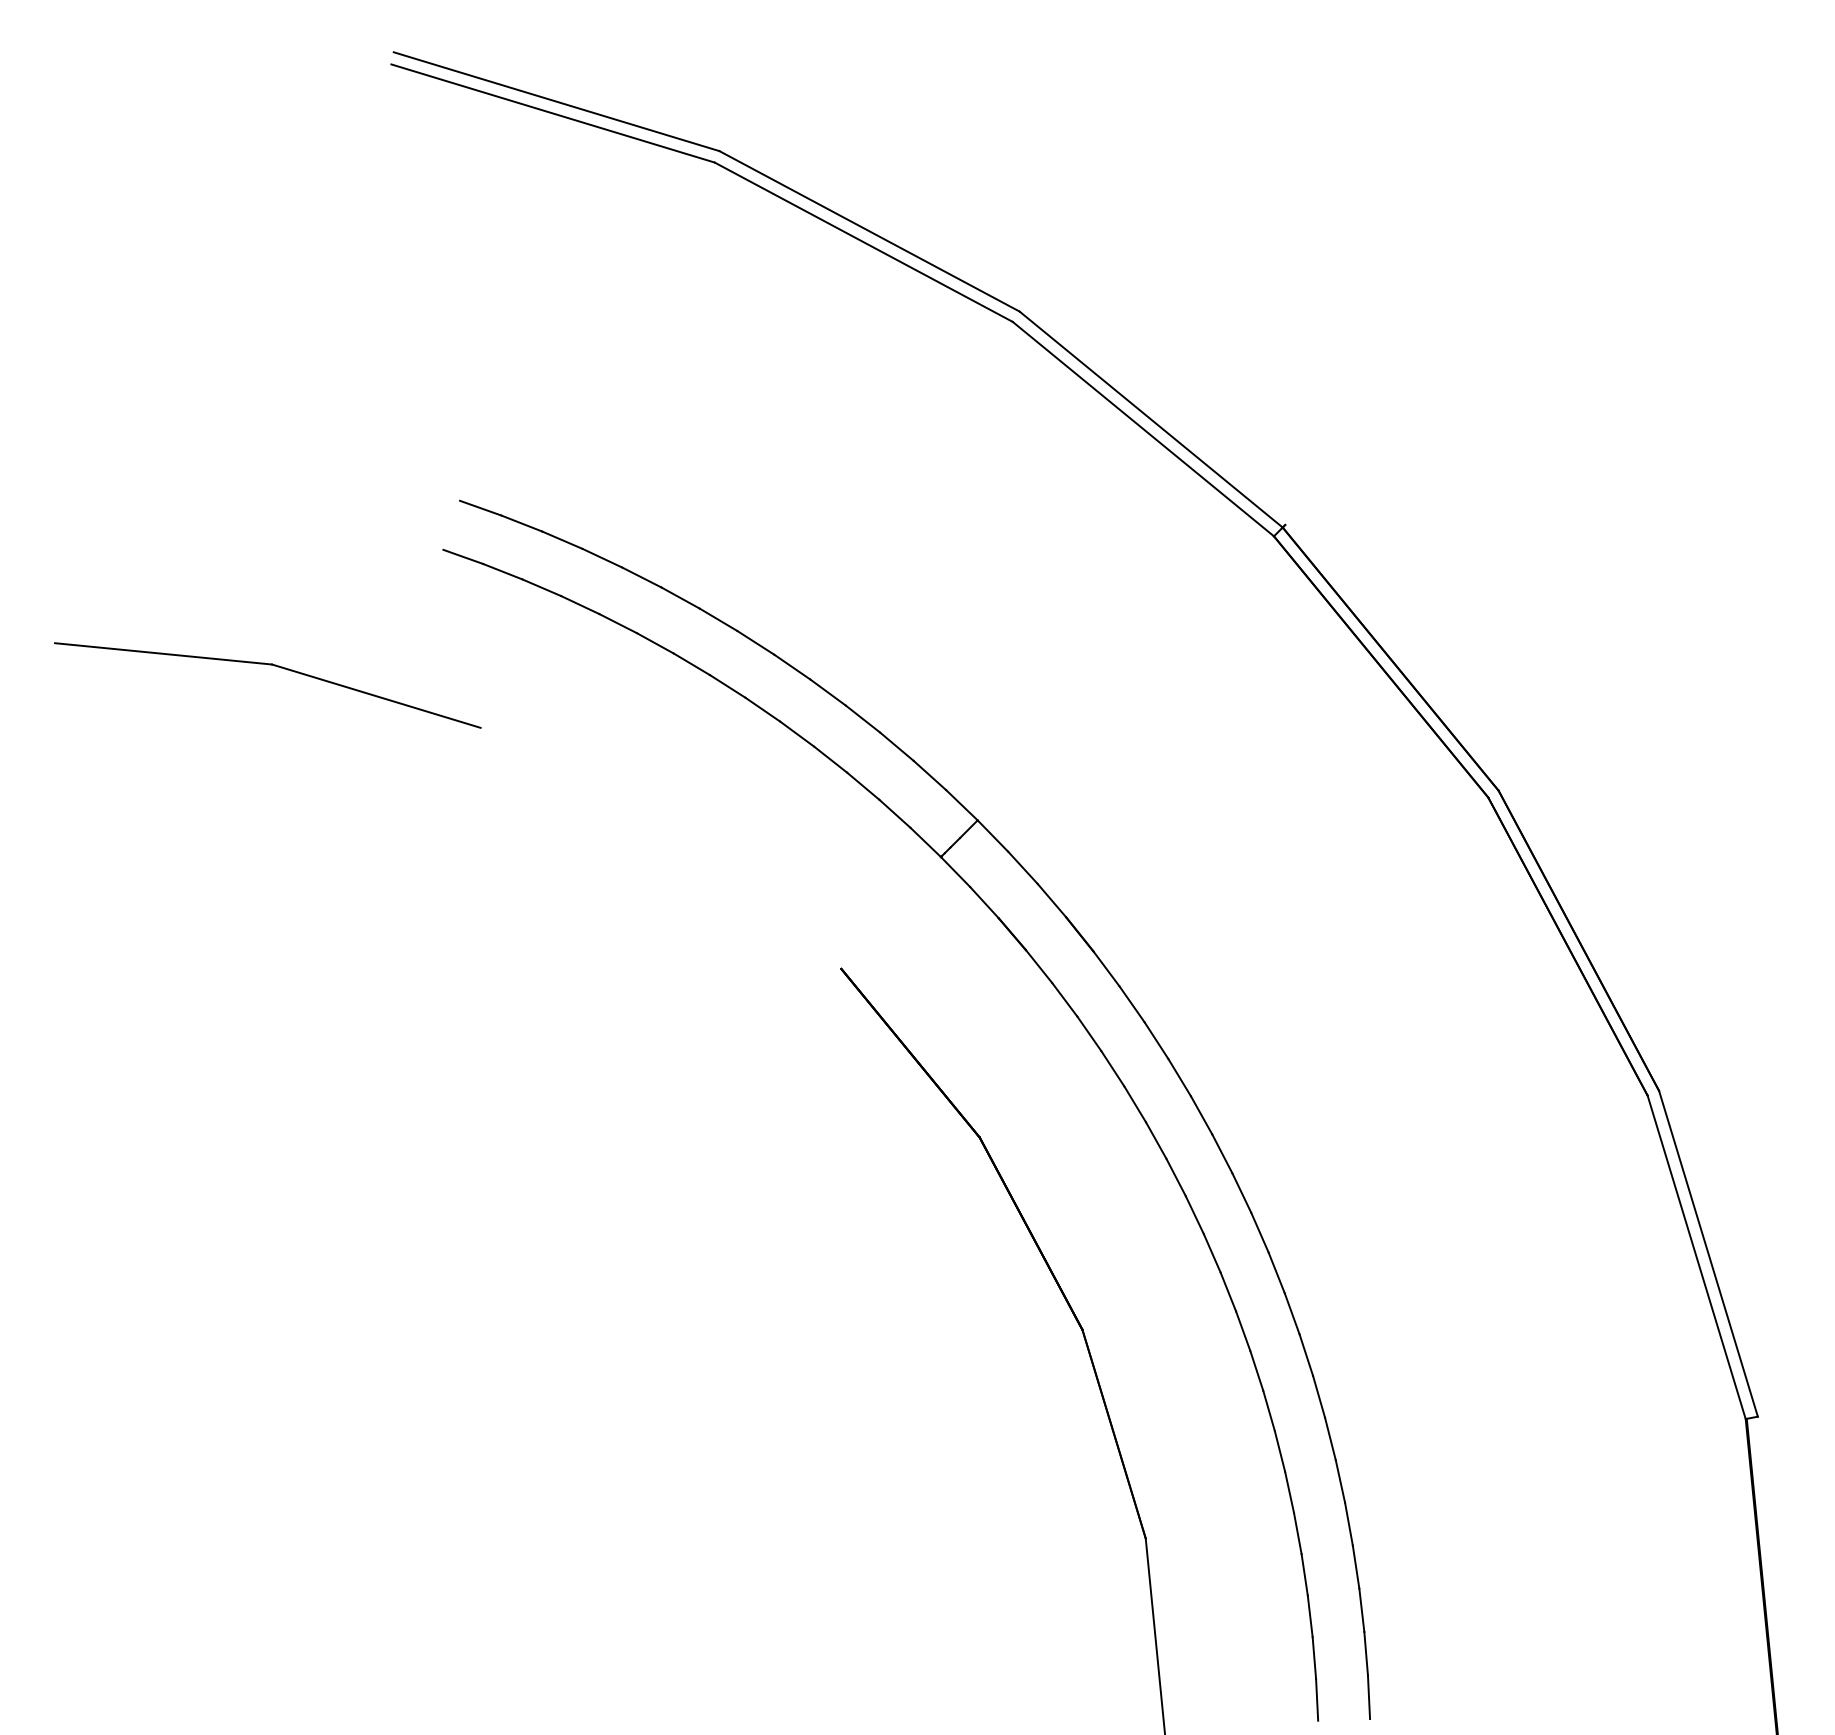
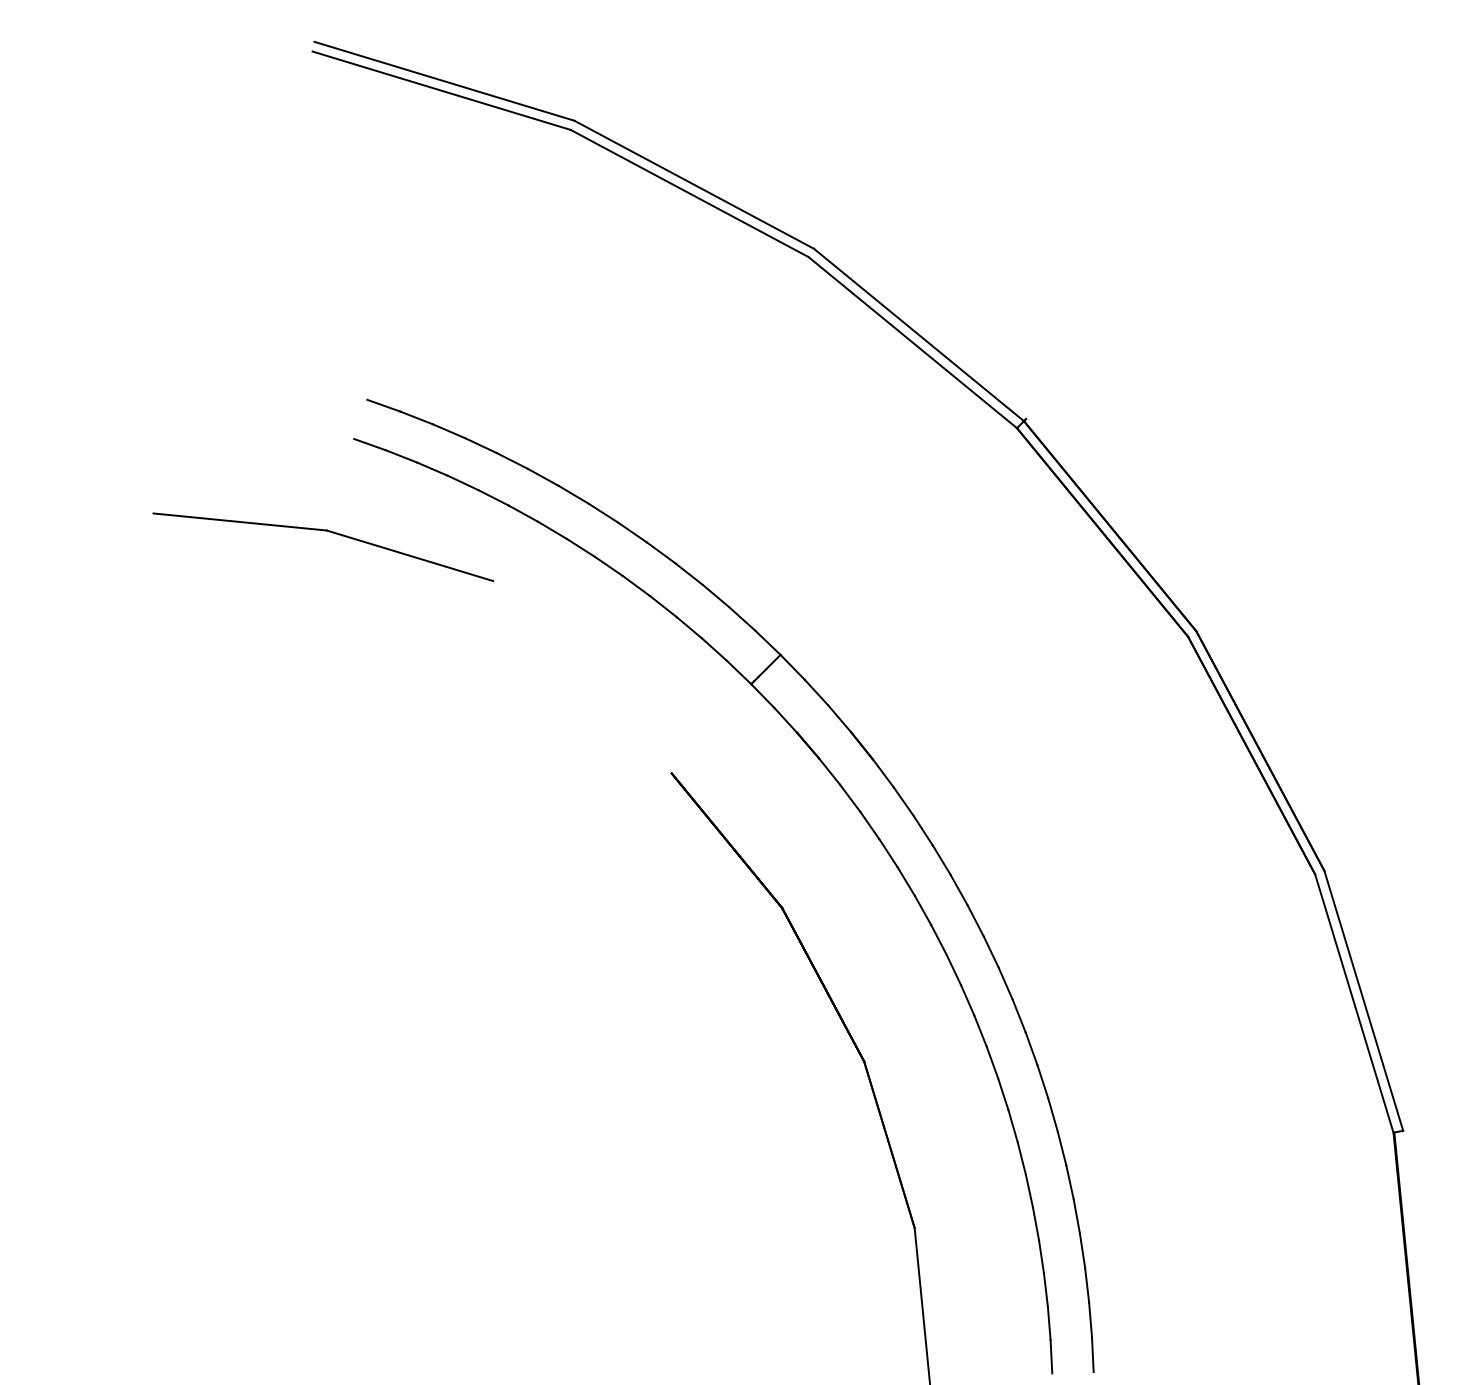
part: (268, 665) -> (323, 531), moved

